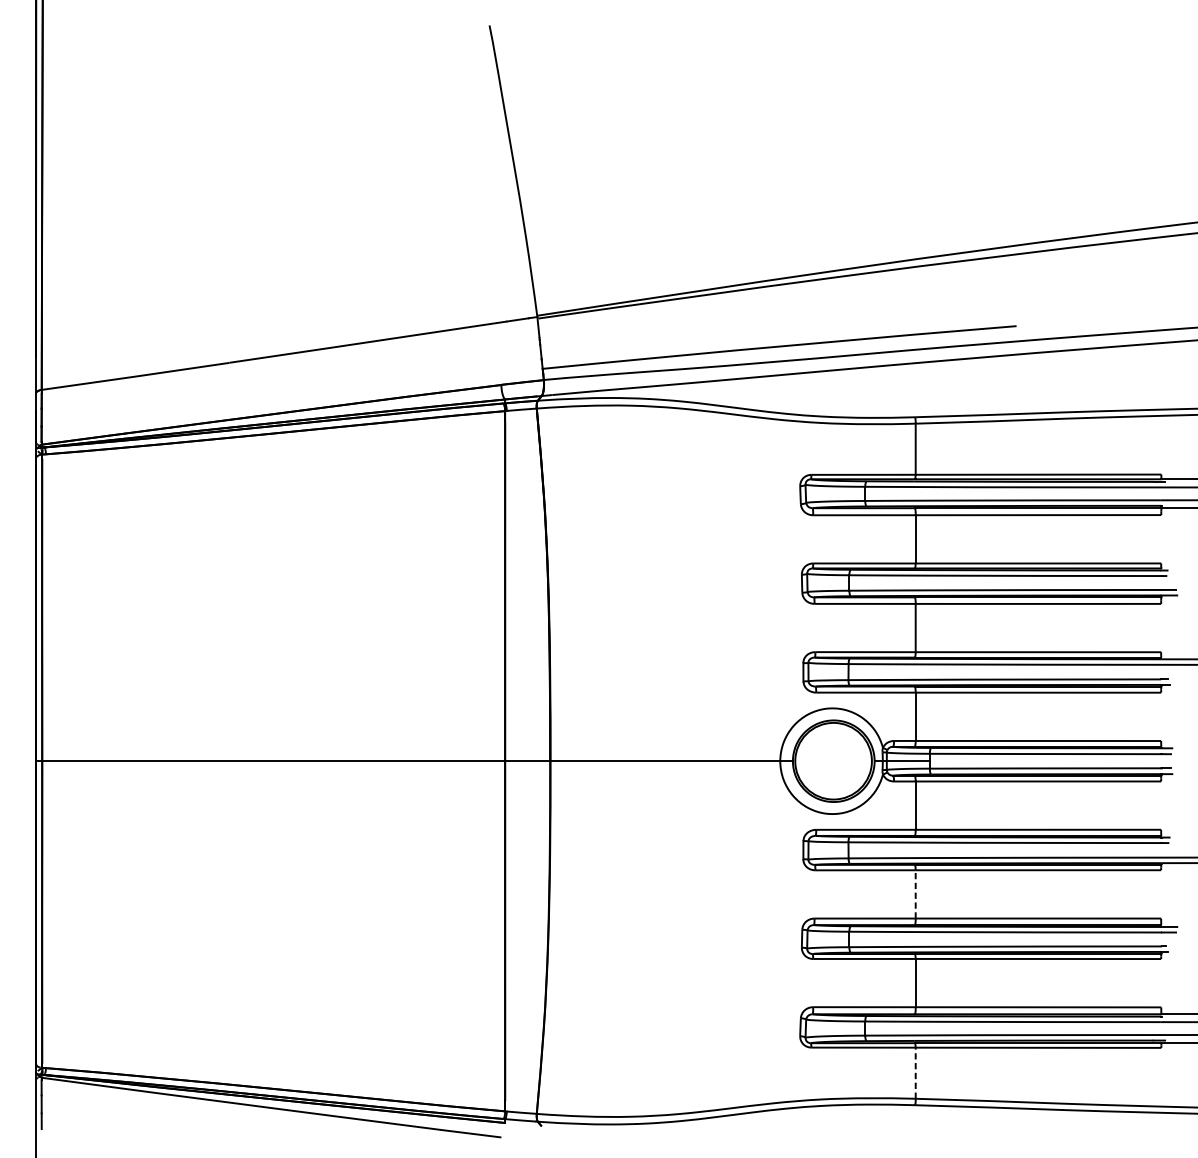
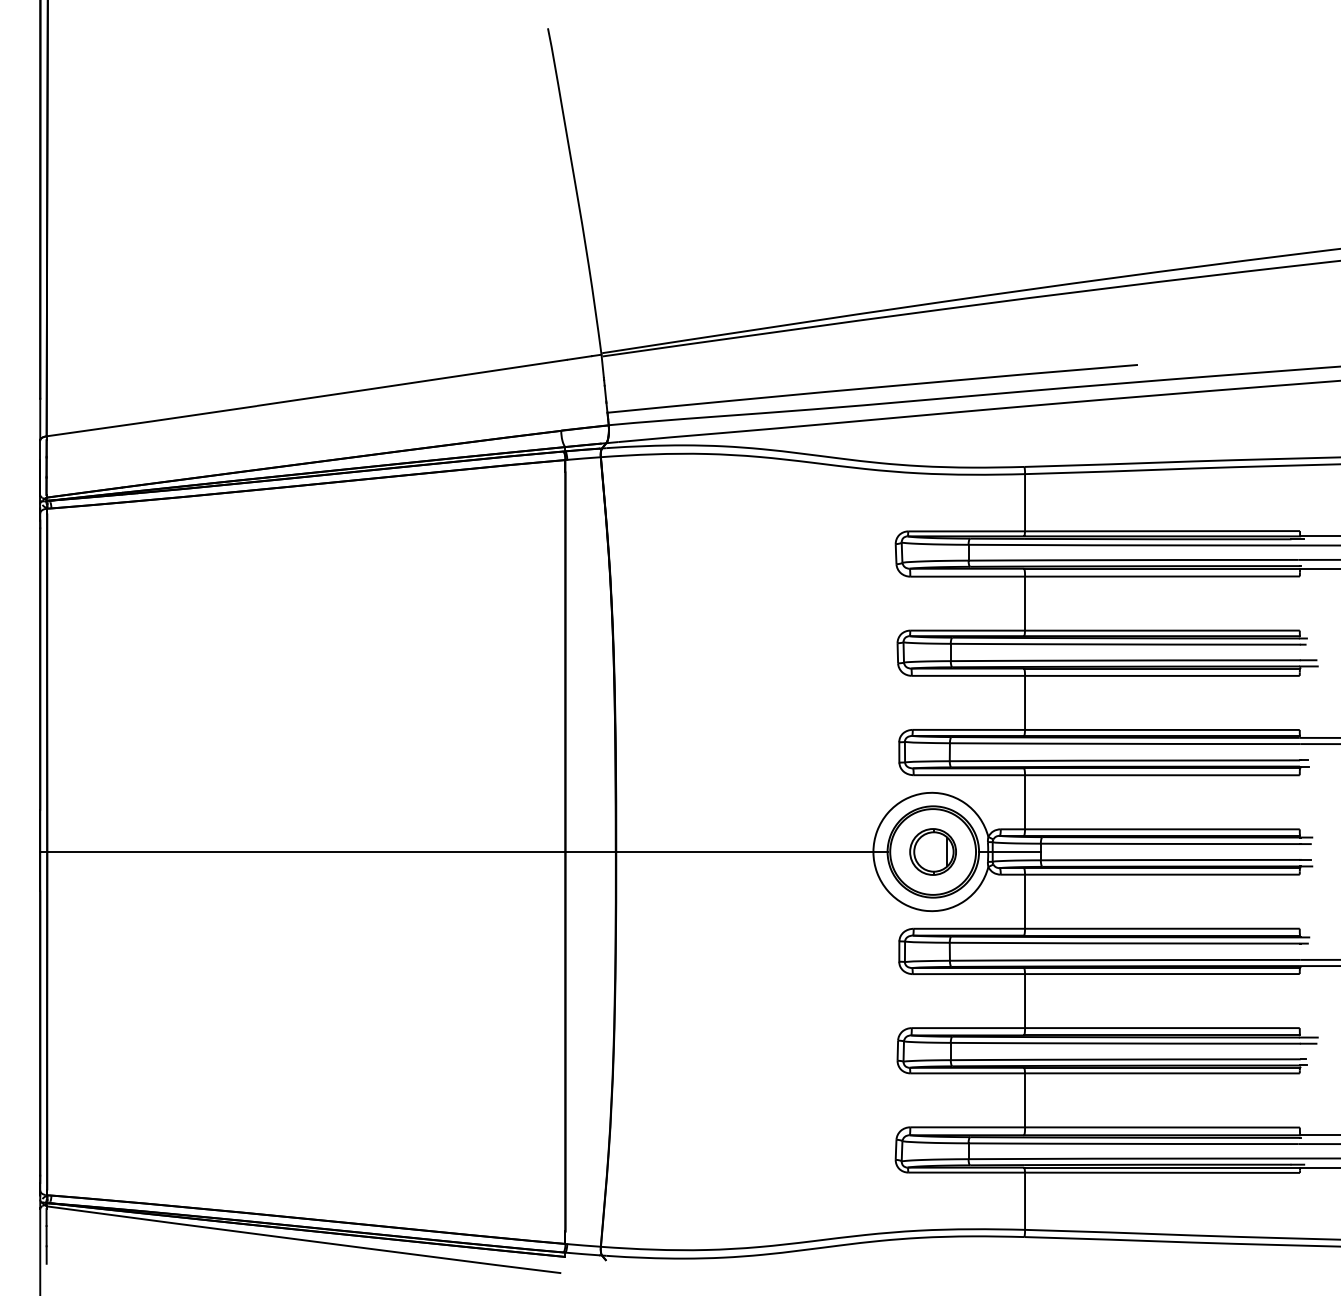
part: (833, 760) -> (932, 851), added
line: (916, 893) -> (1025, 1000), dashed -> solid
line: (916, 1073) -> (1025, 1201), dashed -> solid

